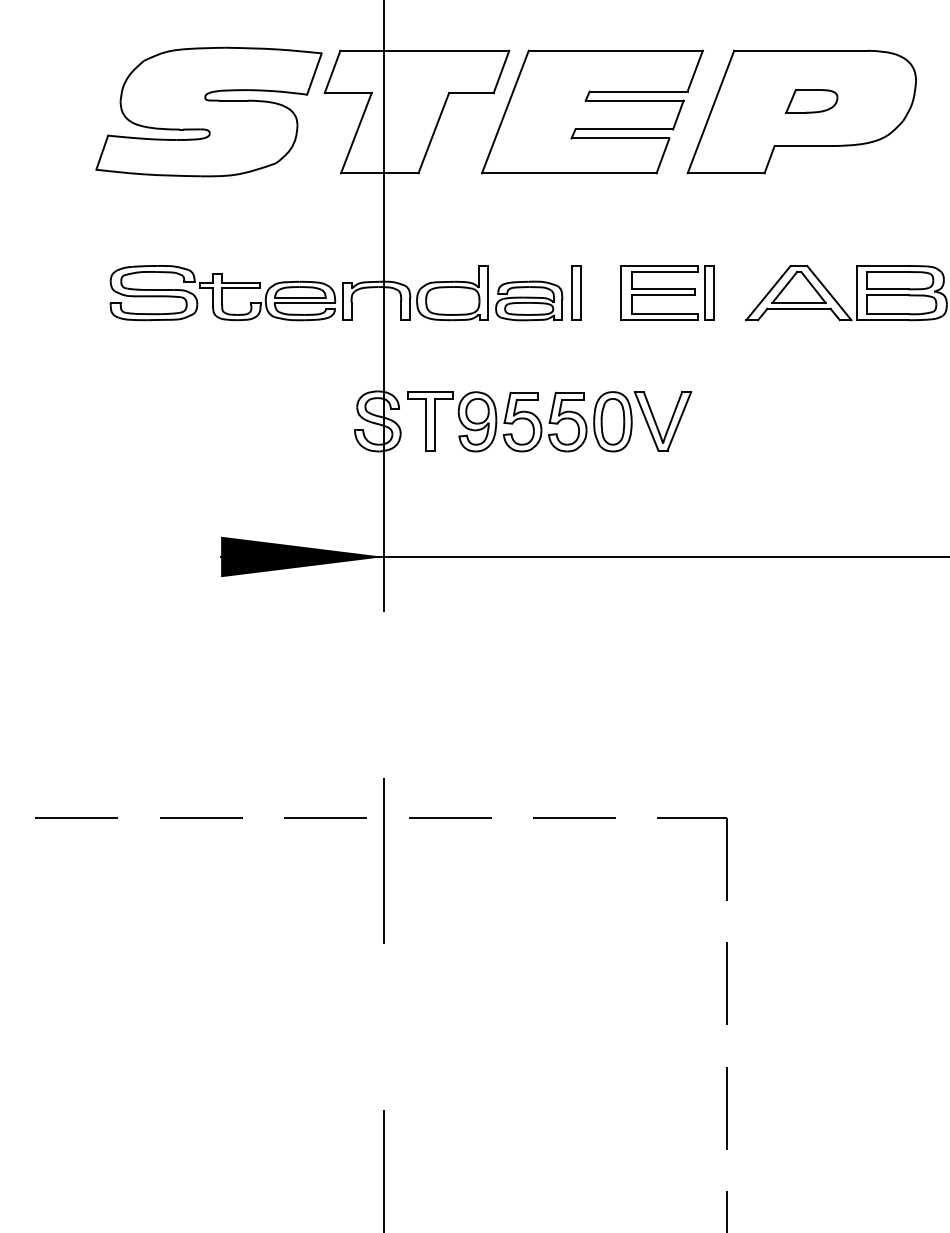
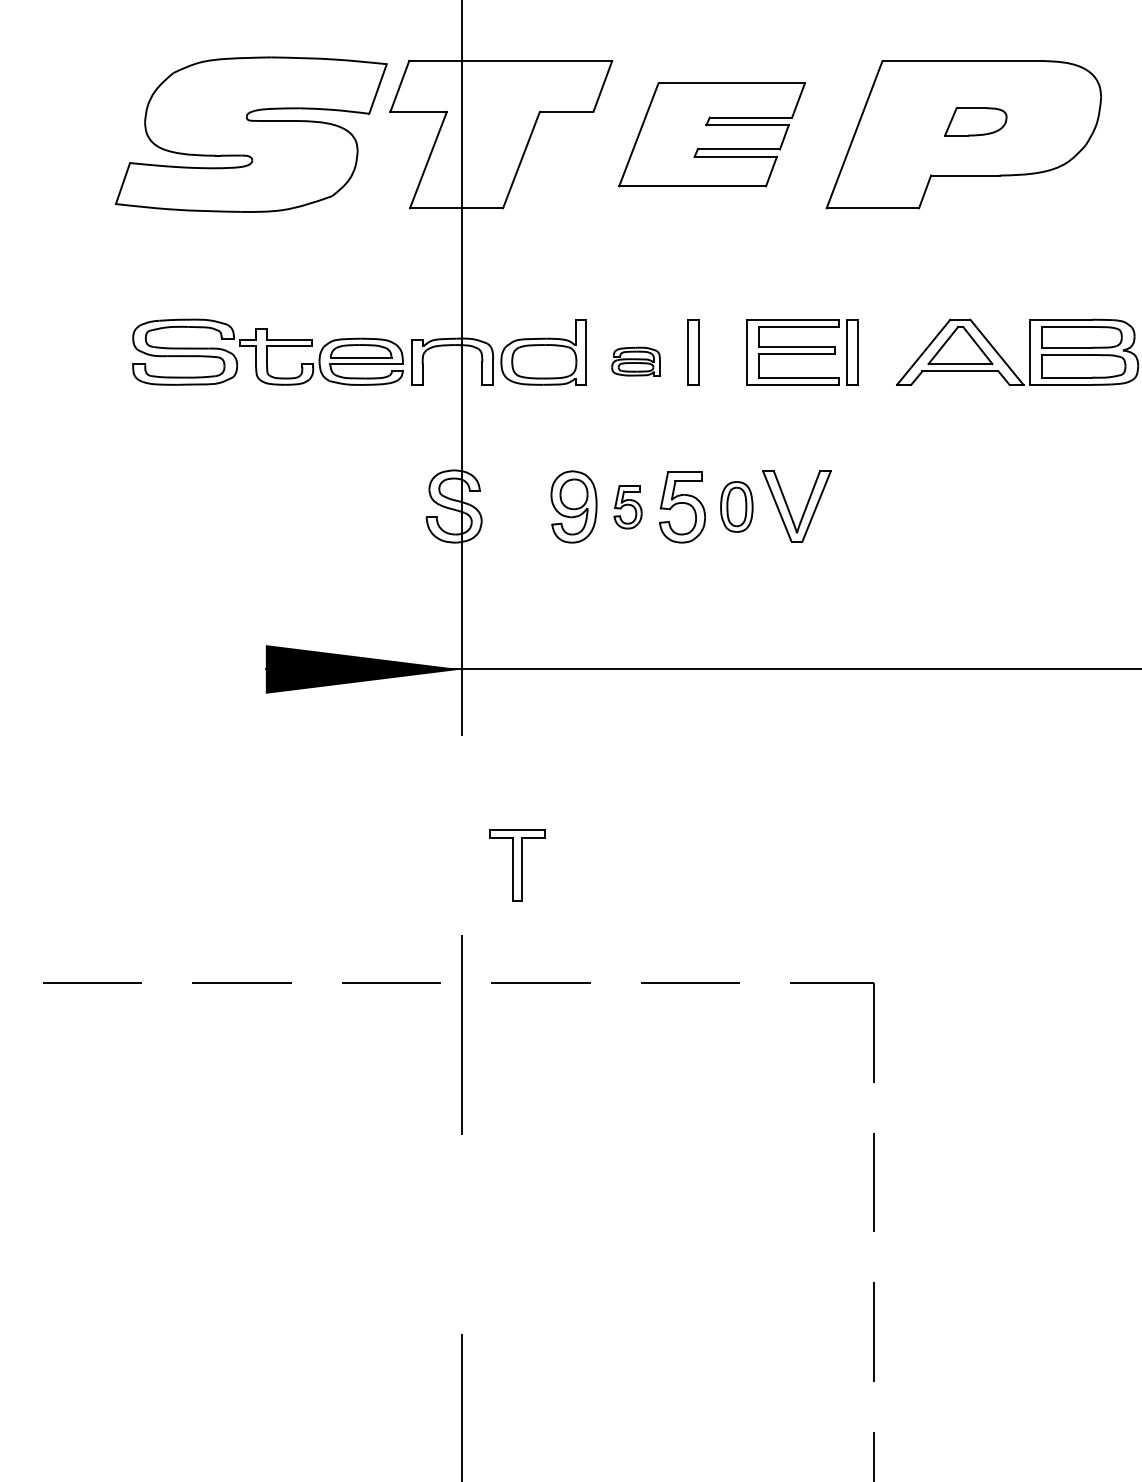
part: (591, 111) -> (711, 134), size x0.7
part: (528, 300) -> (635, 361), size x0.6
part: (430, 421) -> (517, 865), moved
part: (612, 421) -> (736, 506), size x0.7
part: (522, 422) -> (627, 507), size x0.6

